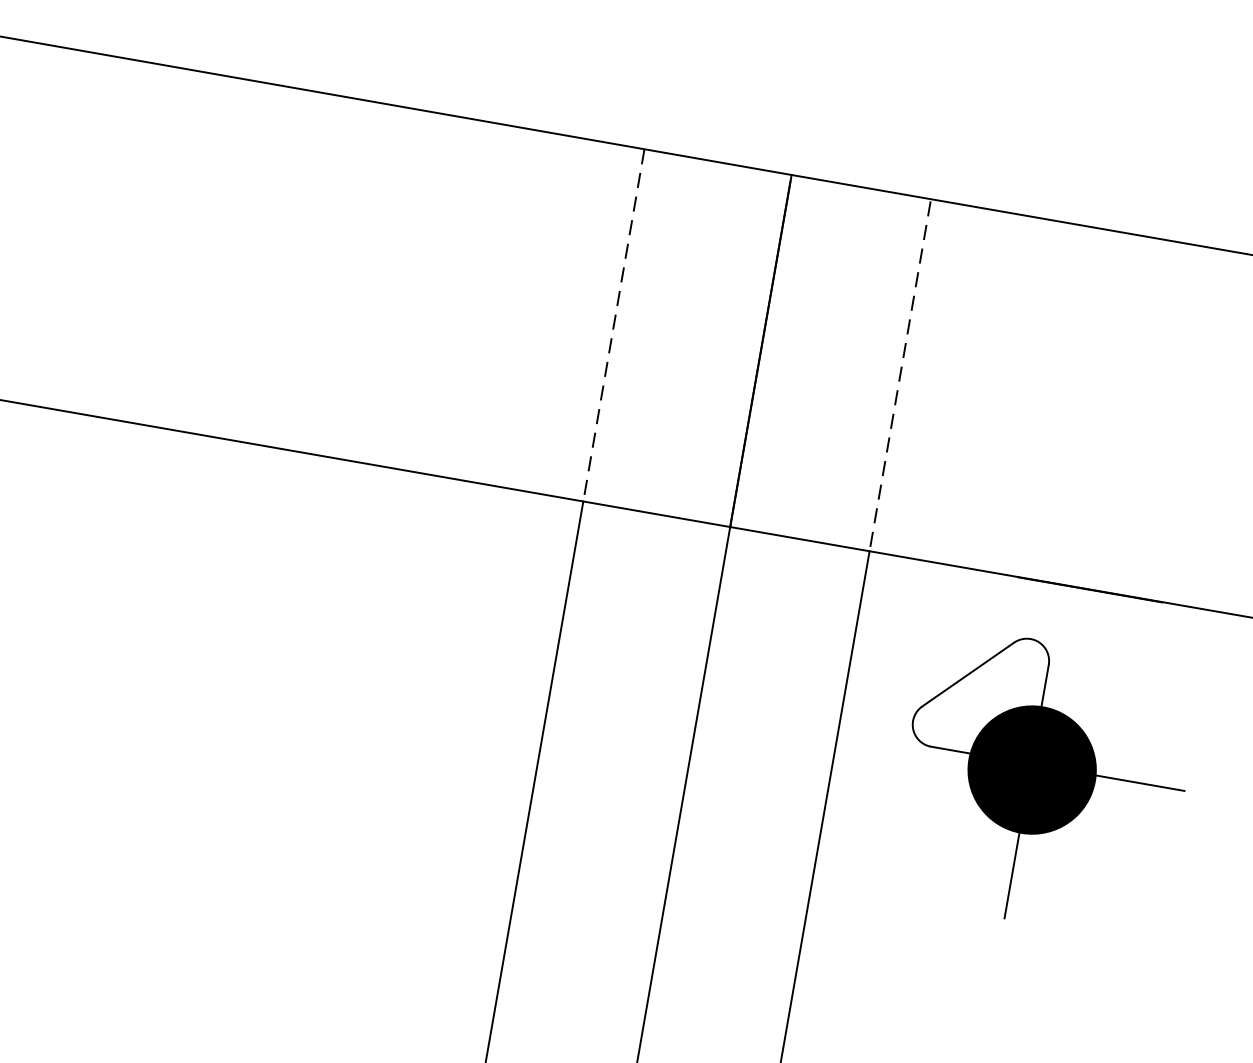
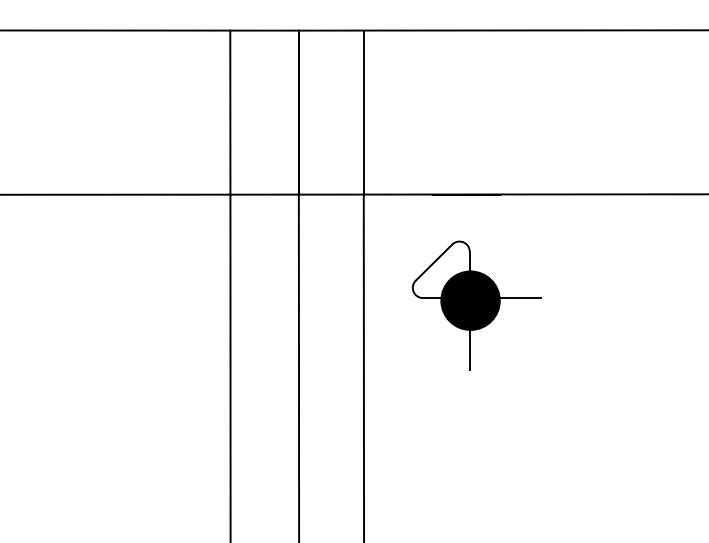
line: (613, 327) -> (230, 113), dashed -> solid
line: (899, 377) -> (363, 113), dashed -> solid
part: (1043, 782) -> (476, 305), moved

